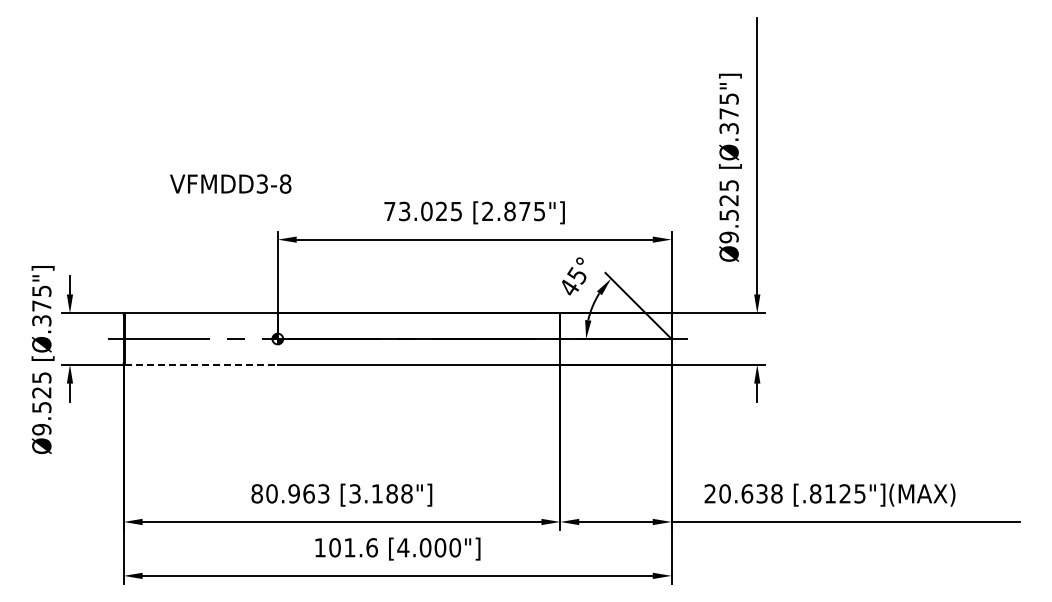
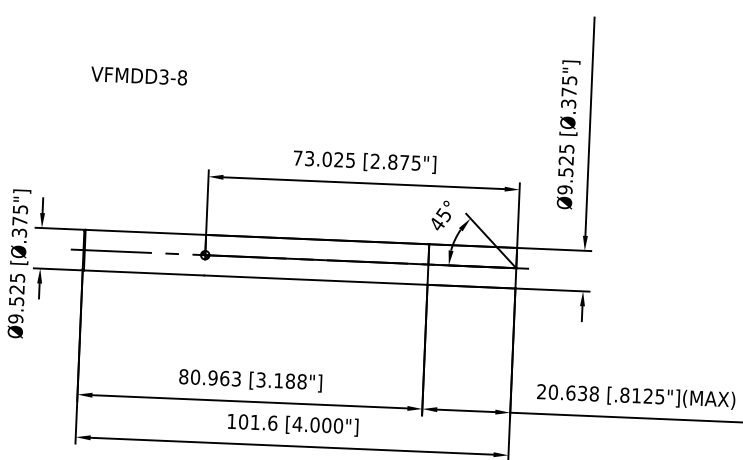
text: (230, 183) -> (138, 75), moved
line: (202, 364) -> (144, 272), dashed -> solid

